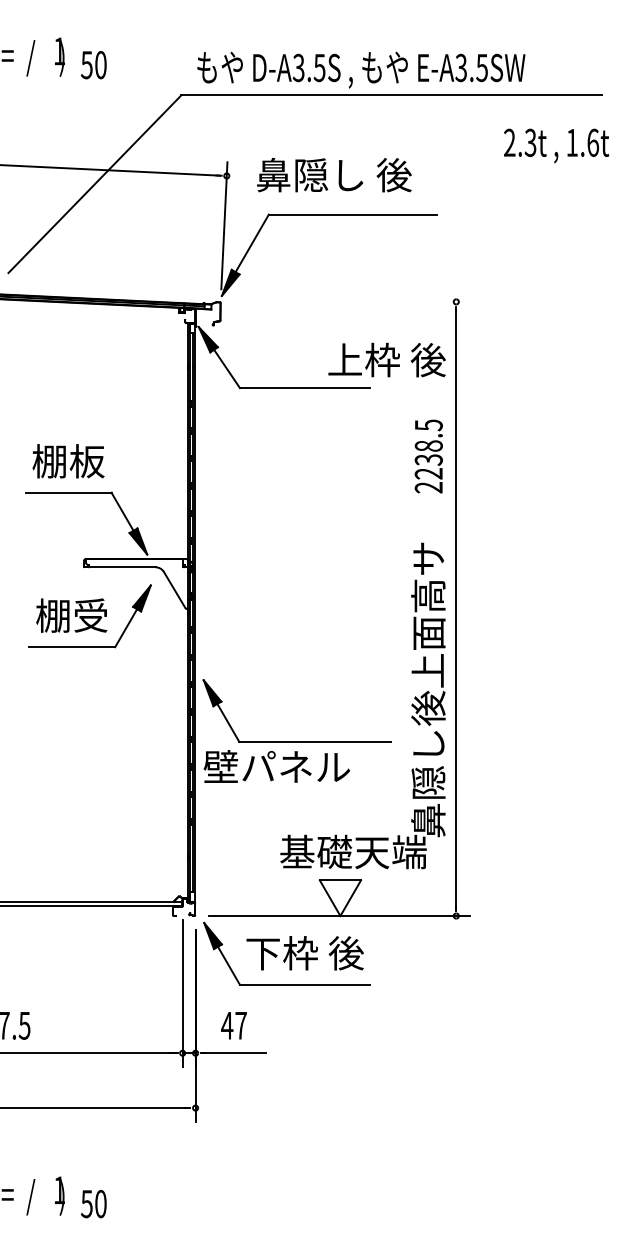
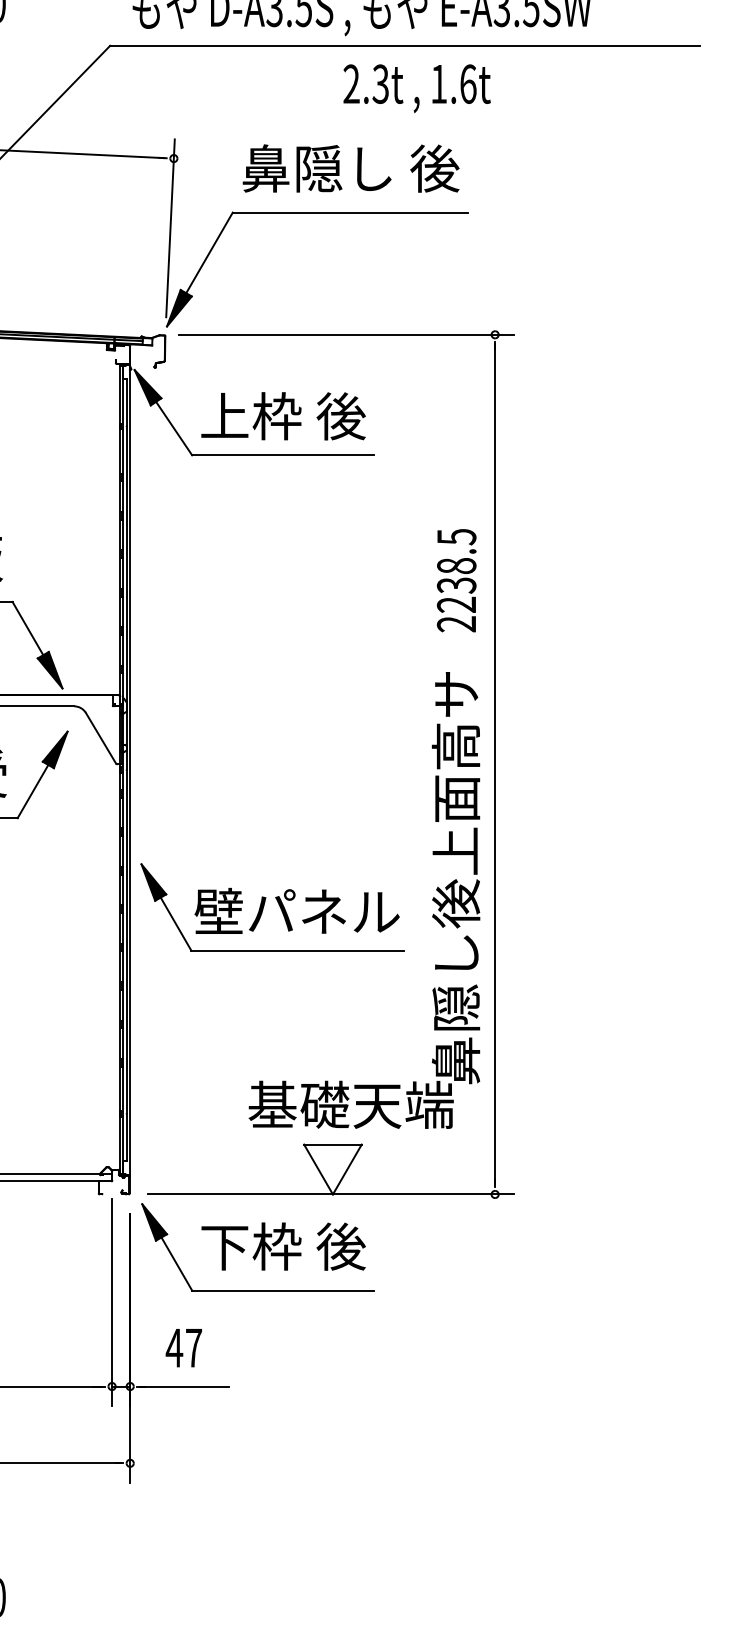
text: (556, 145) -> (417, 87), moved
text: (334, 174) -> (351, 167), moved
line: (350, 301) -> (347, 334), added
text: (386, 359) -> (282, 415), moved
text: (428, 456) -> (456, 580), moved
text: (276, 766) -> (296, 910), moved

